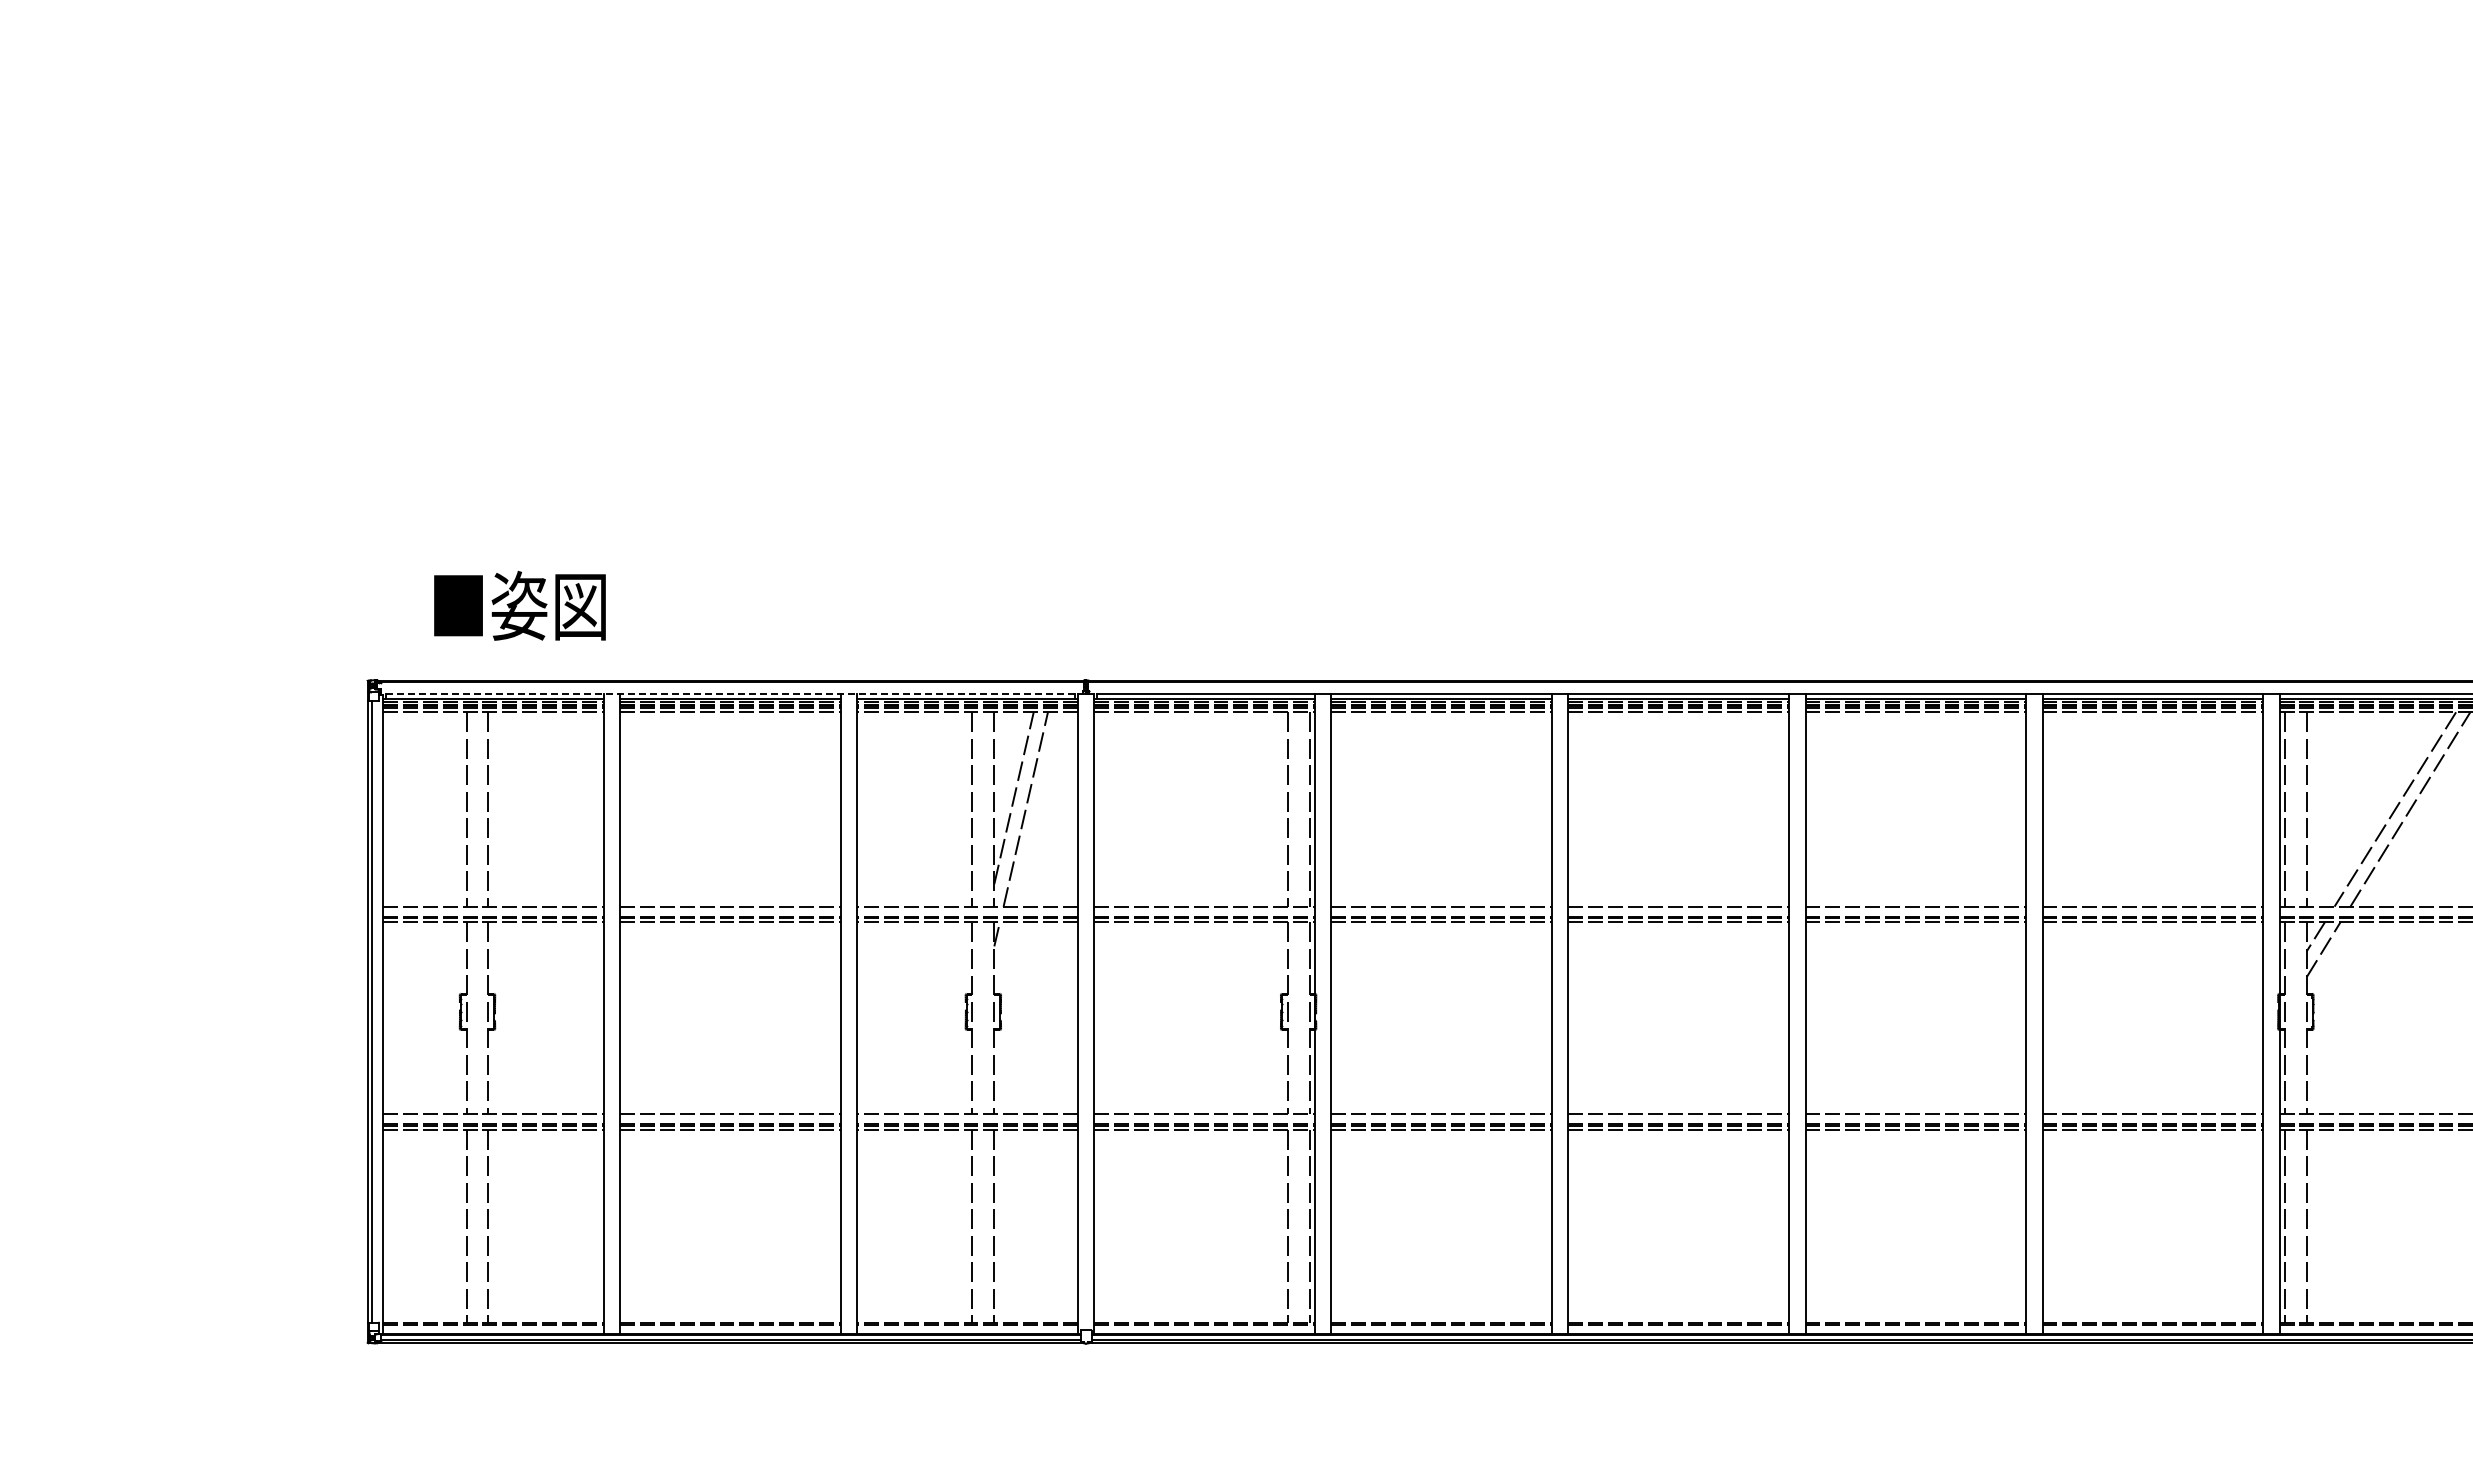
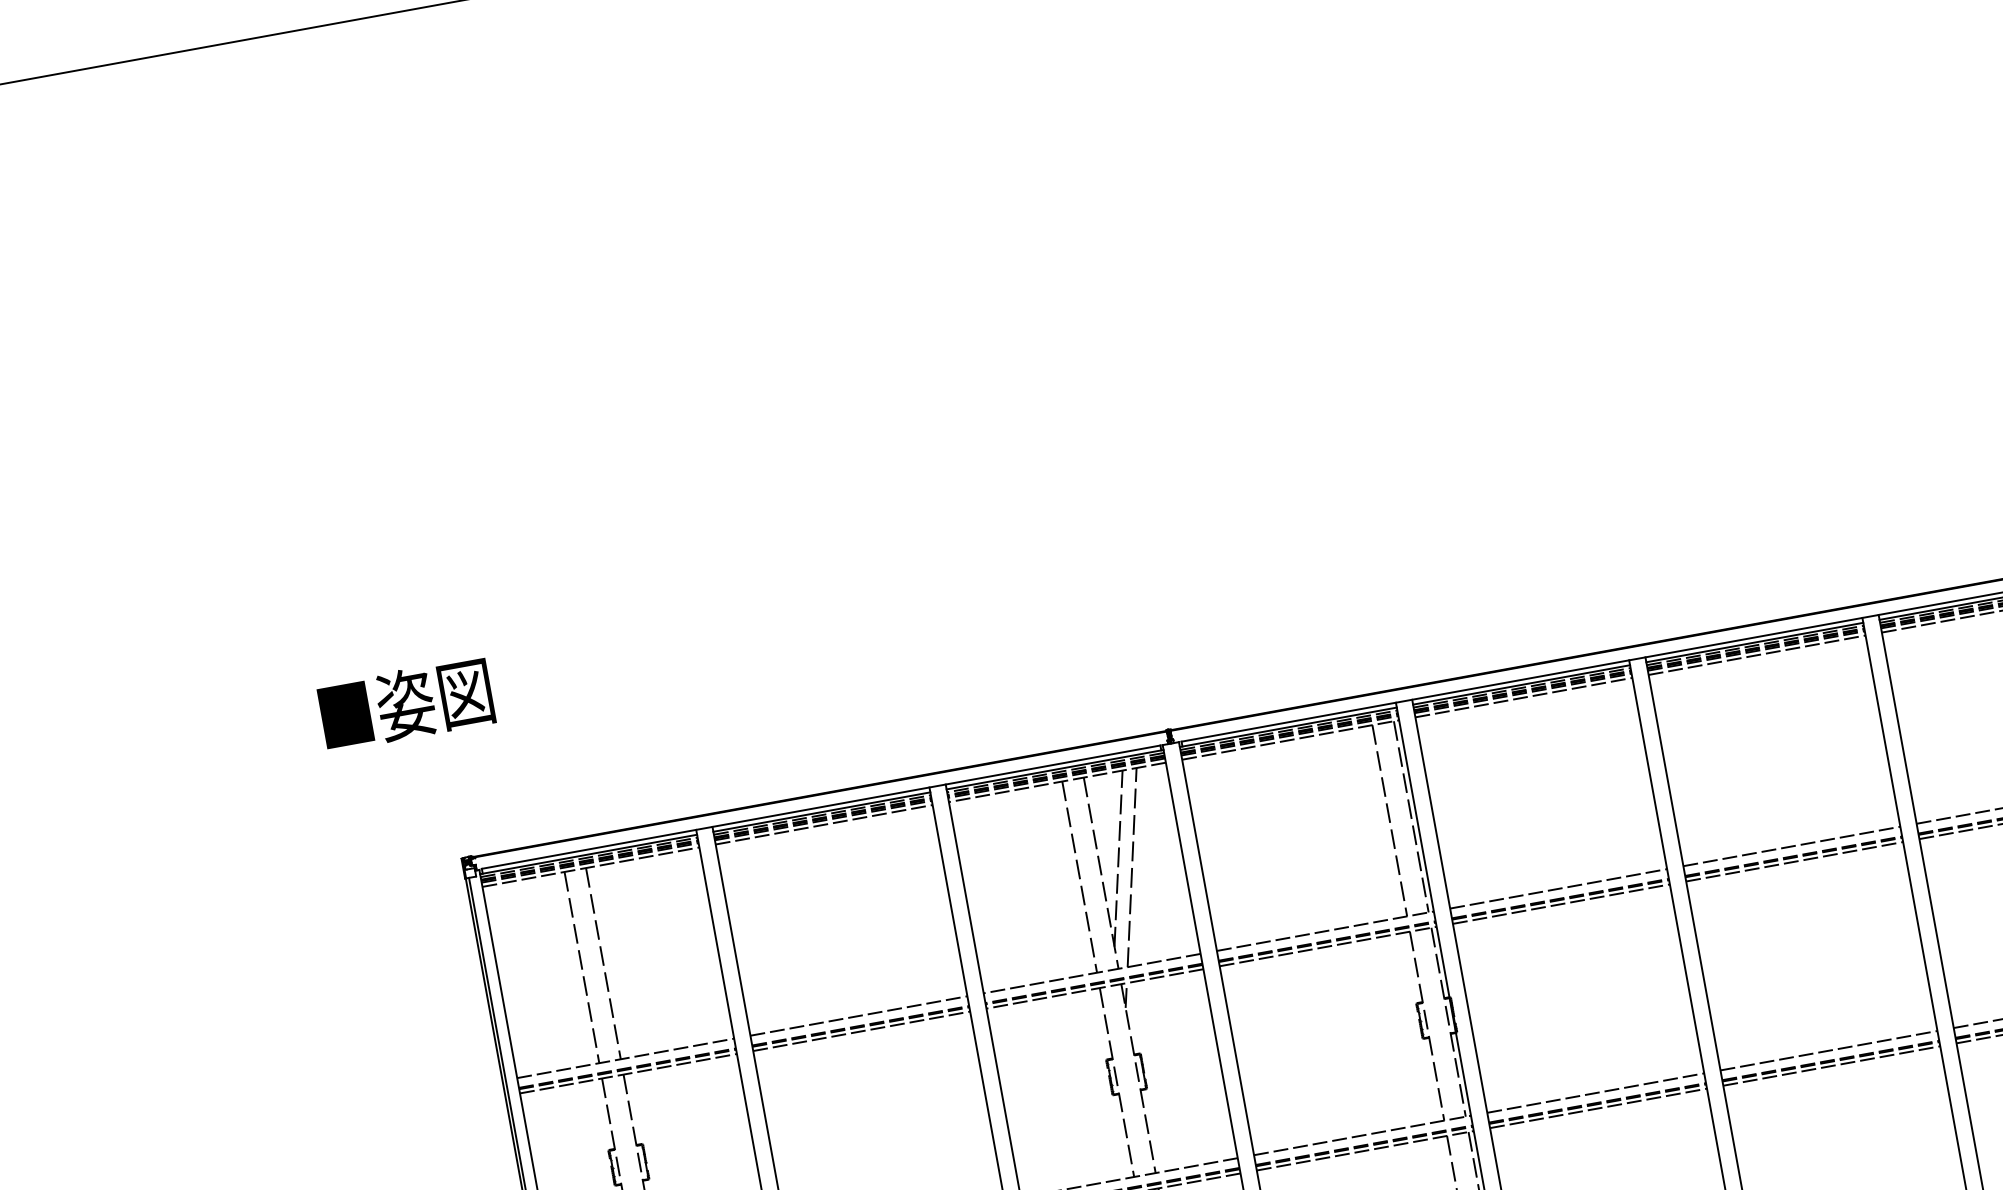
text: (519, 605) -> (405, 703), moved
line: (730, 694) -> (821, 807), dashed -> solid

